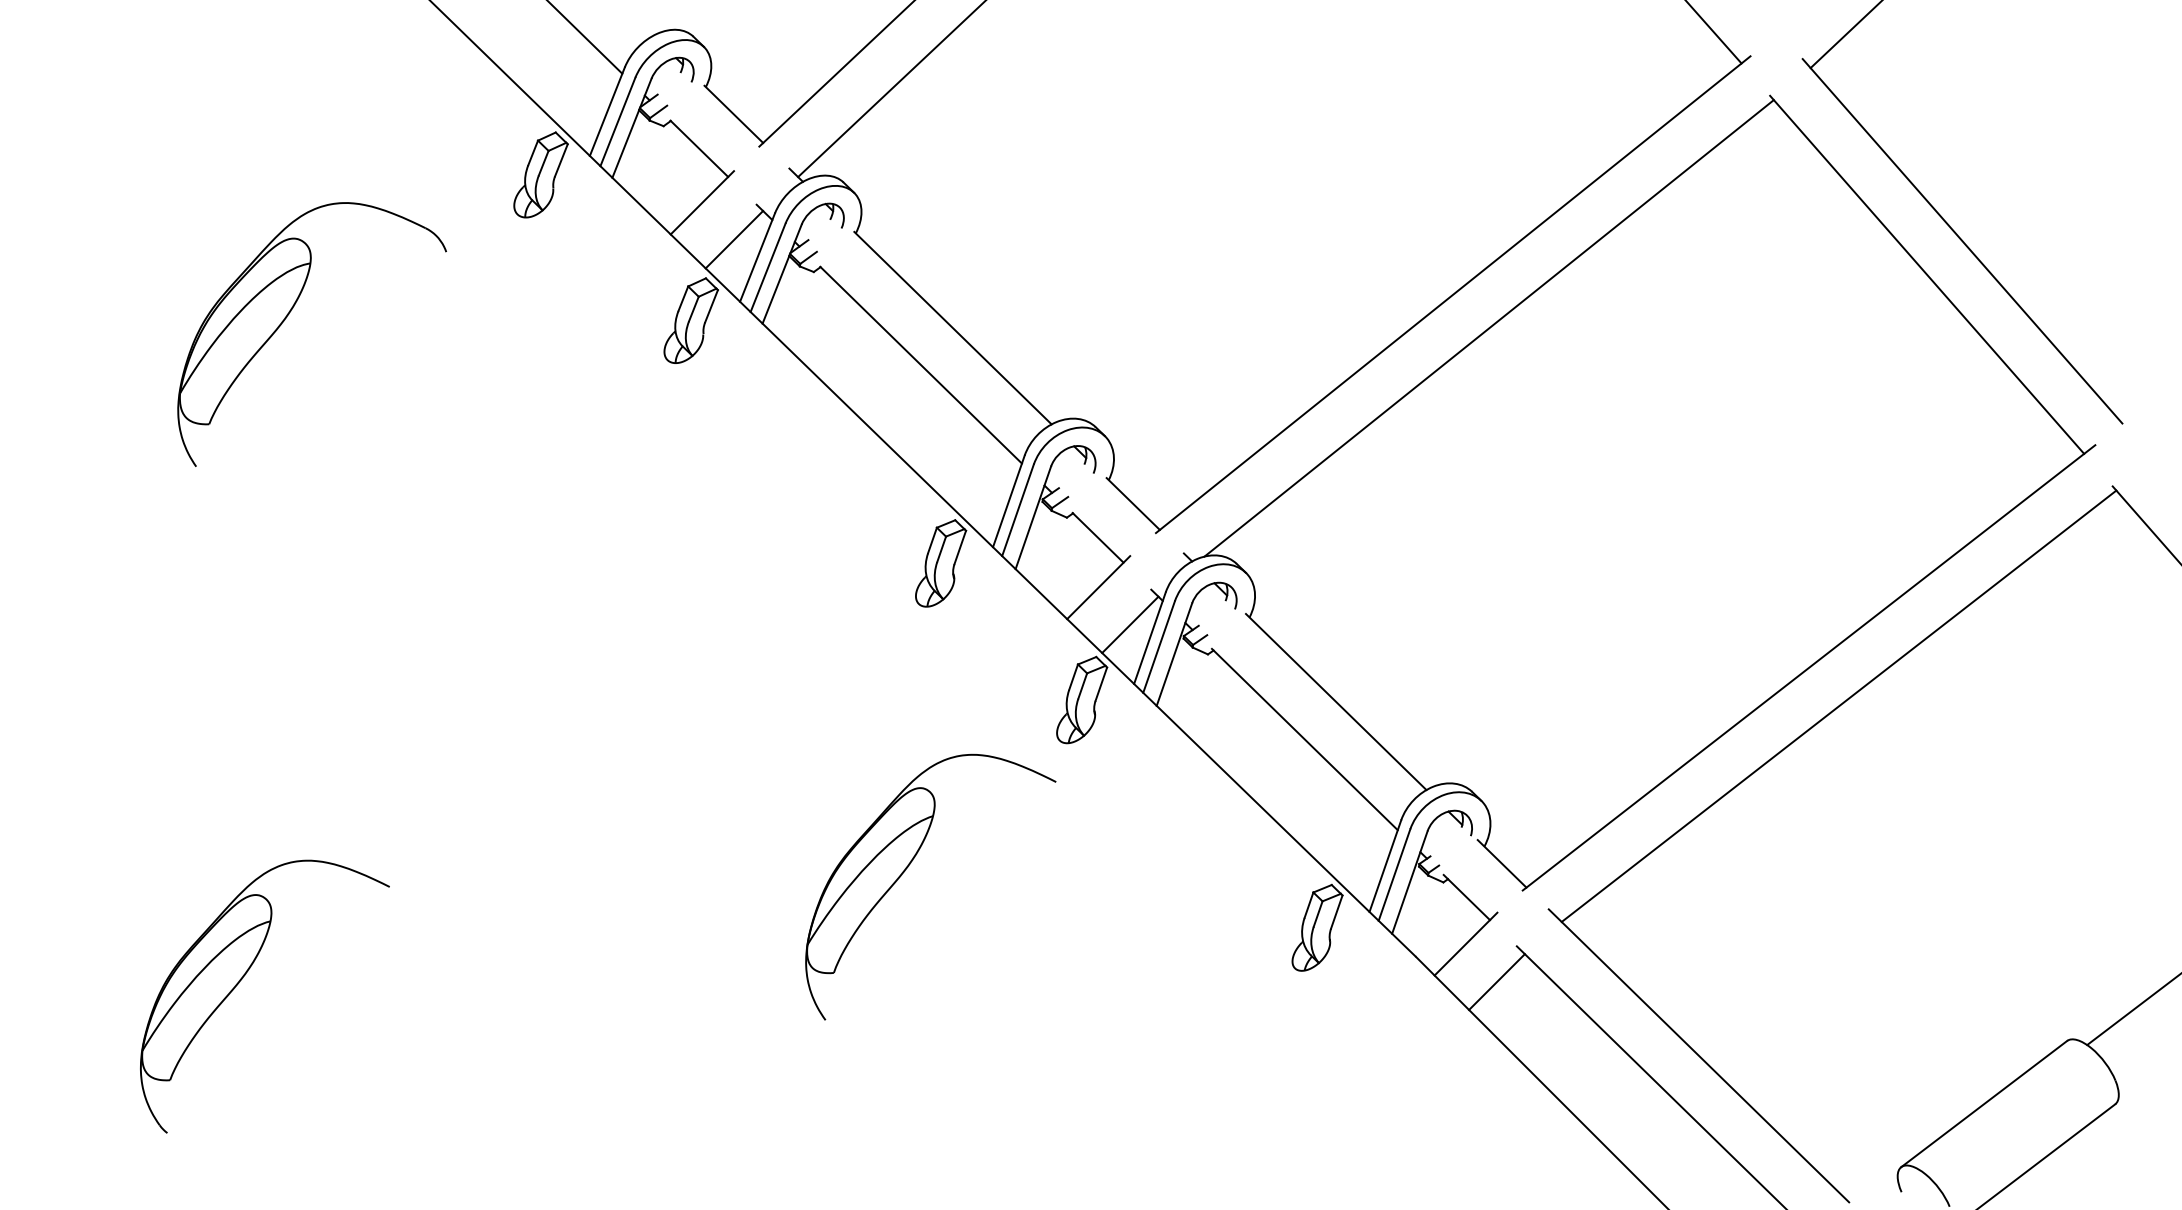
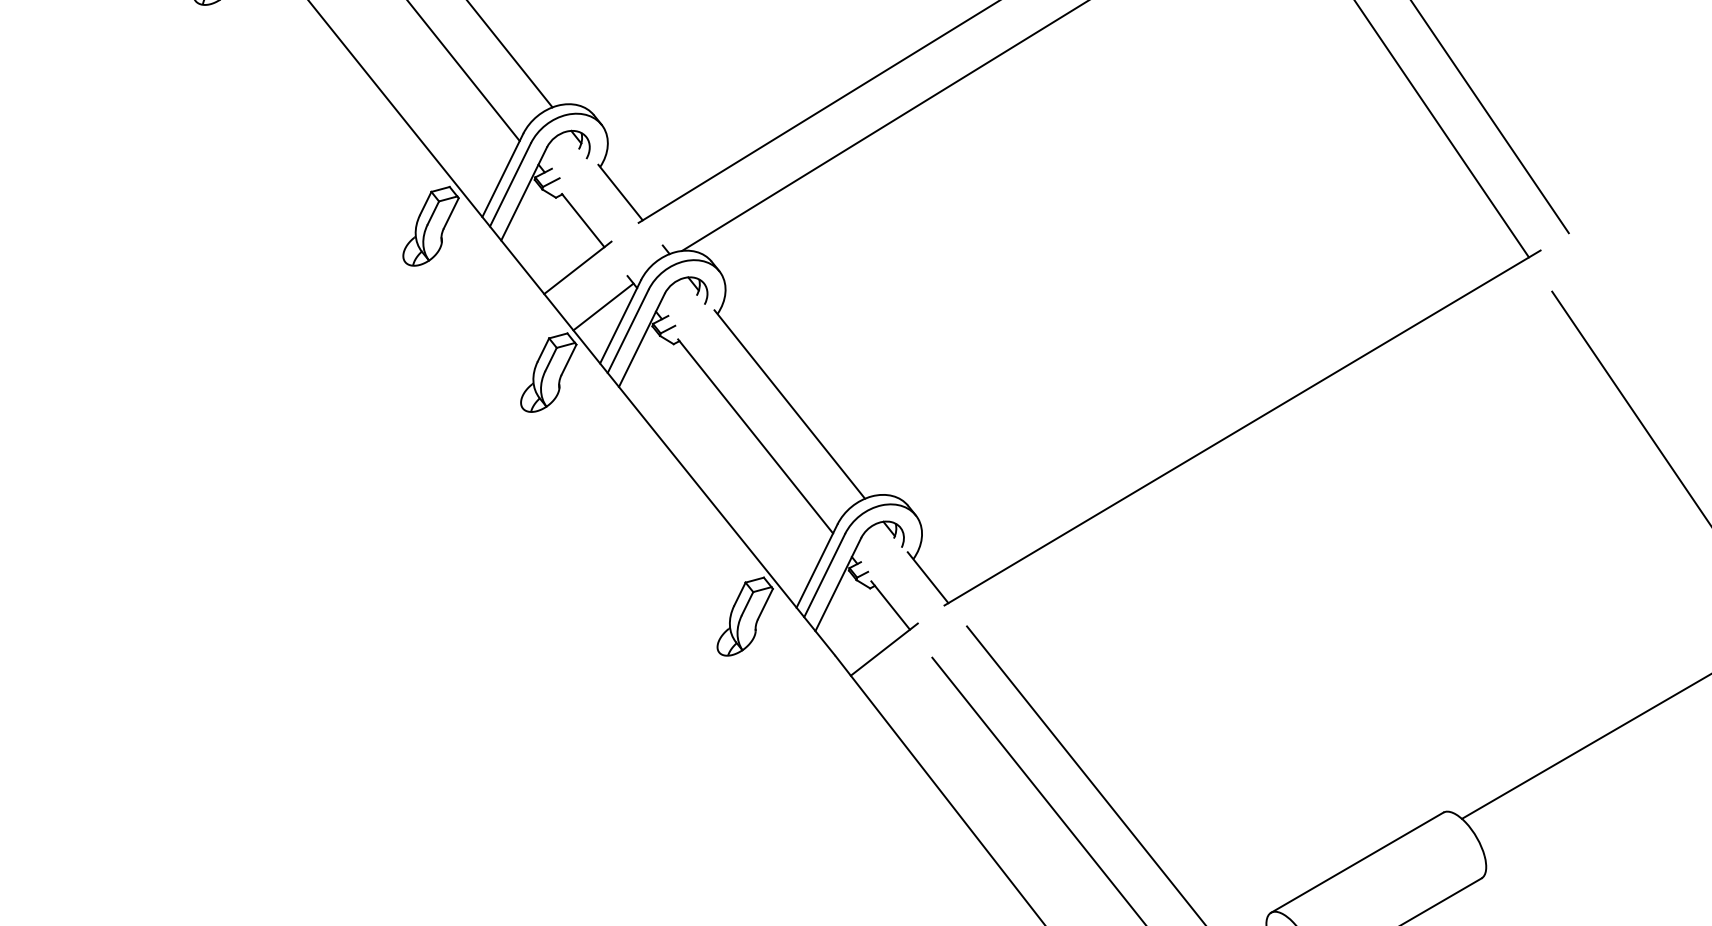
line: (1838, 705) -> (1266, 467), removed
part: (908, 867) -> (364, 511), removed
line: (1496, 981) -> (908, 688), removed

